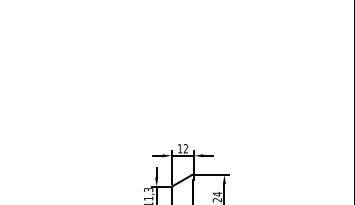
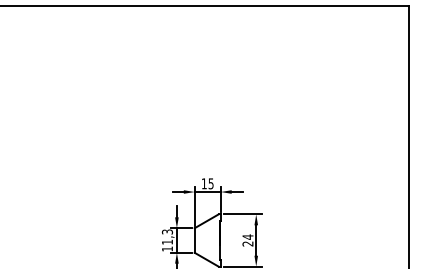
text: (185, 148) -> (210, 183), 12 -> 15

